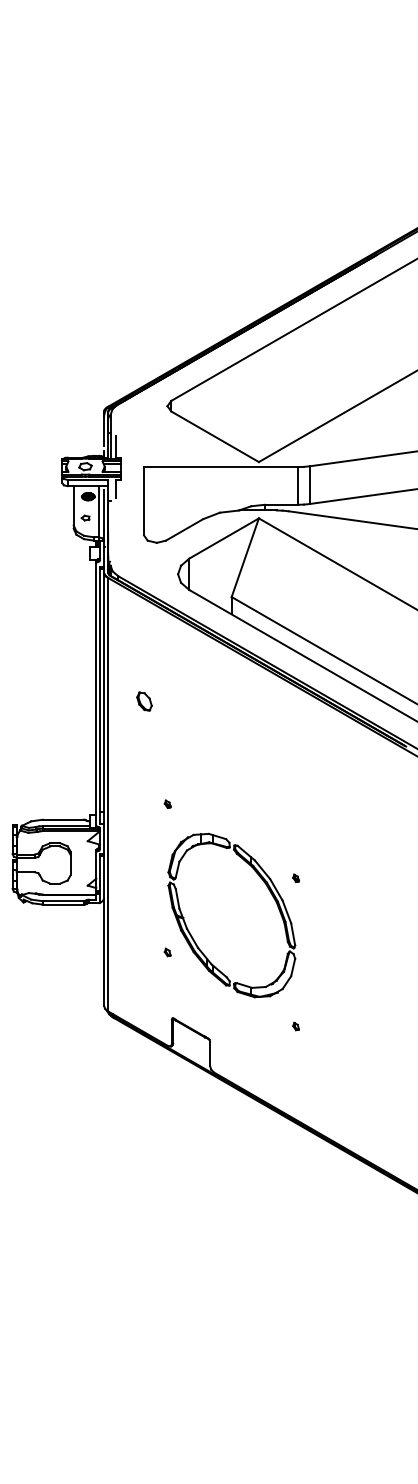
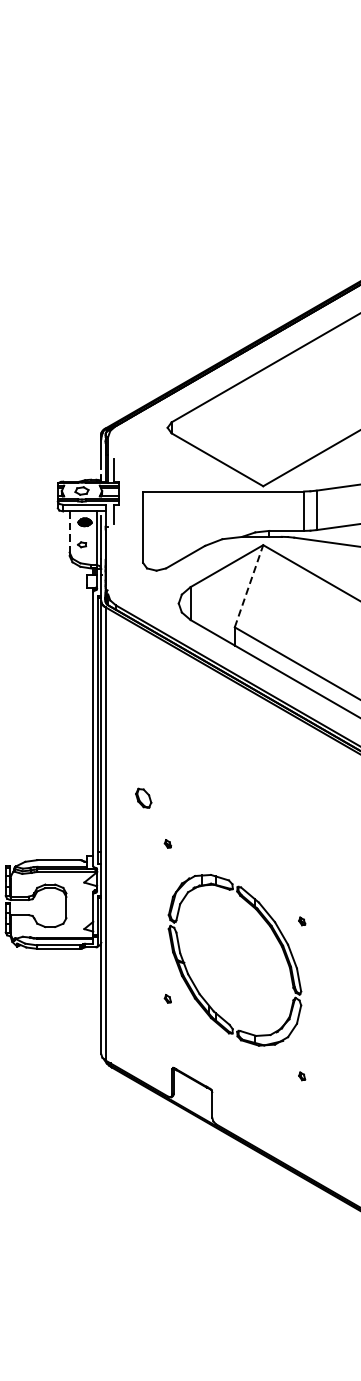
line: (73, 505) -> (69, 531), solid -> dashed
line: (245, 557) -> (249, 586), solid -> dashed
part: (144, 701) -> (143, 798), moved

